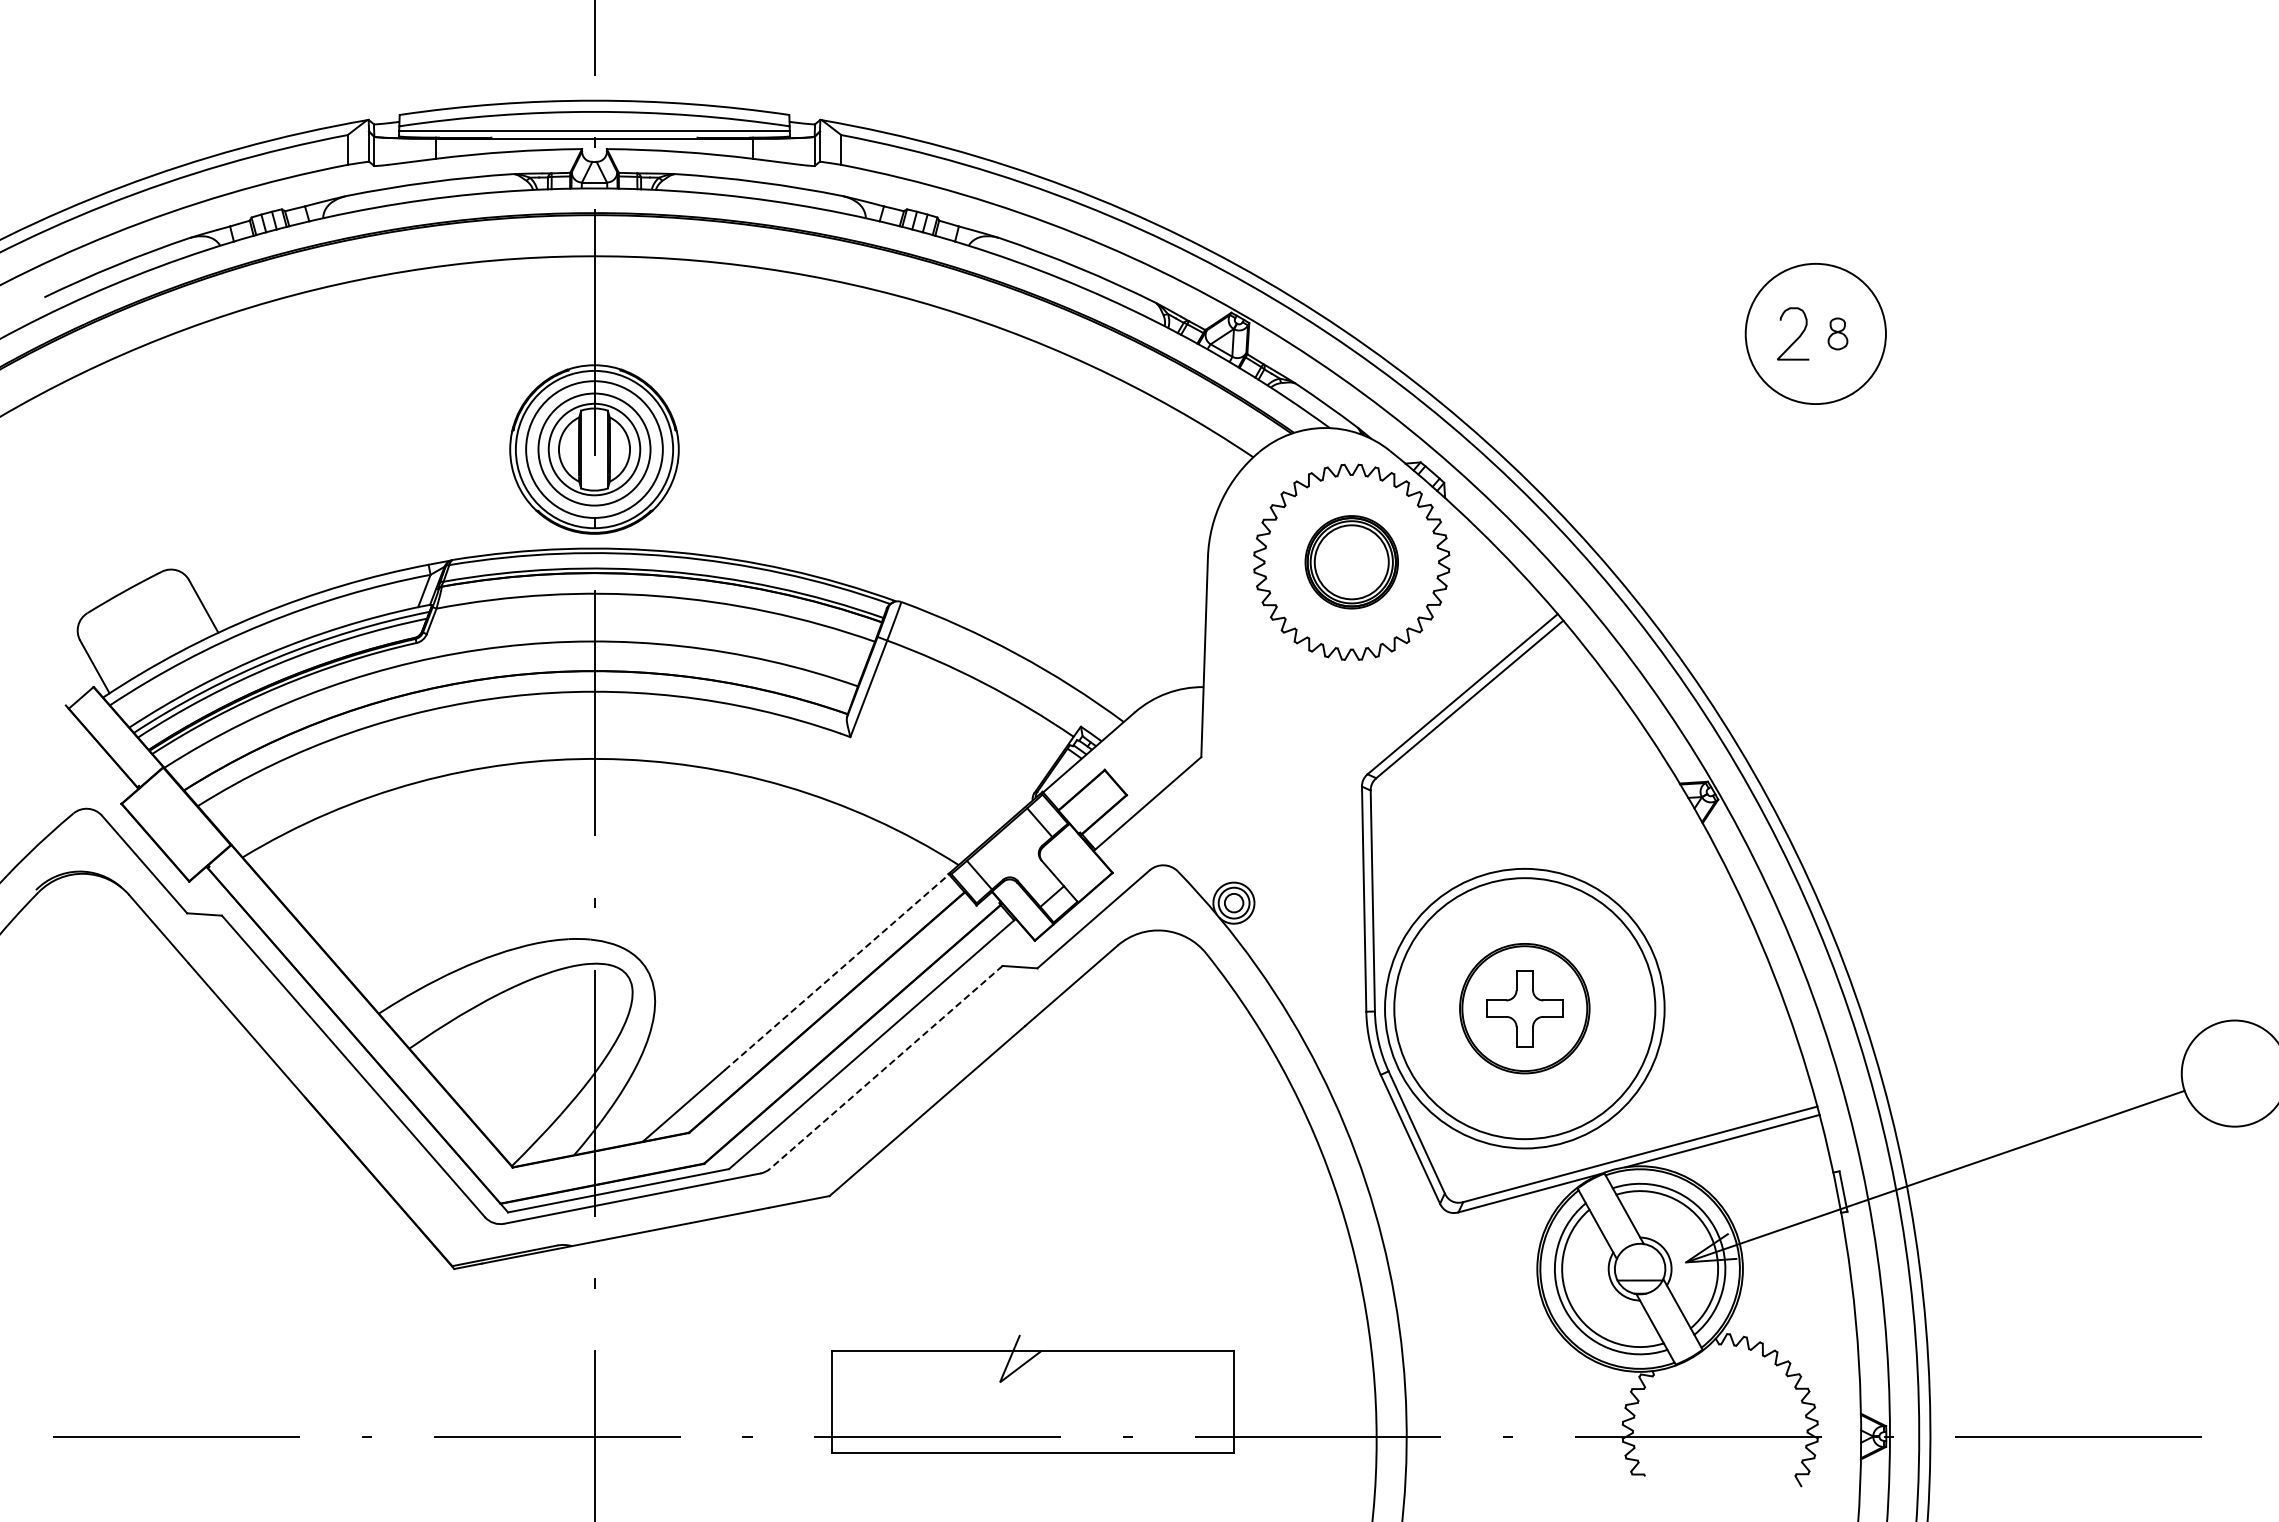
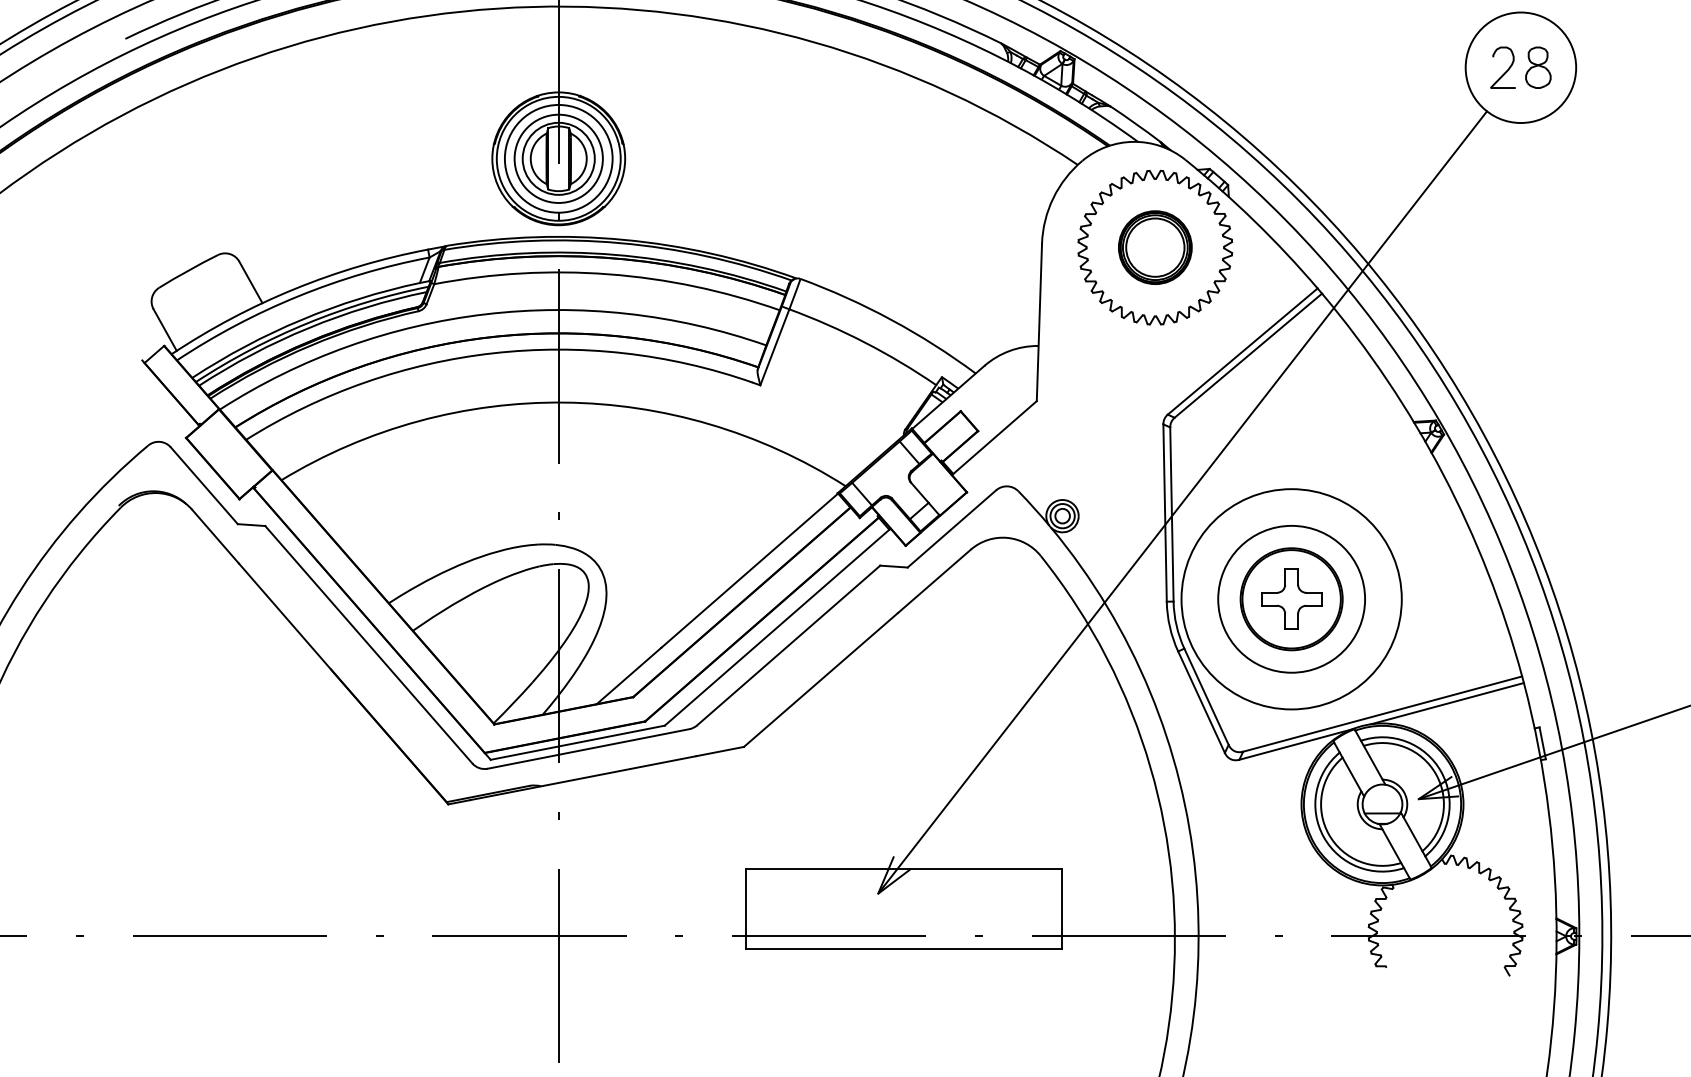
part: (1837, 333) -> (1537, 67), size x1.67
line: (1386, 885) -> (1182, 502), added
line: (836, 972) -> (749, 570), dashed -> solid
circle: (1524, 1008) -> (1291, 599), size x0.71
line: (885, 1067) -> (788, 645), dashed -> solid

